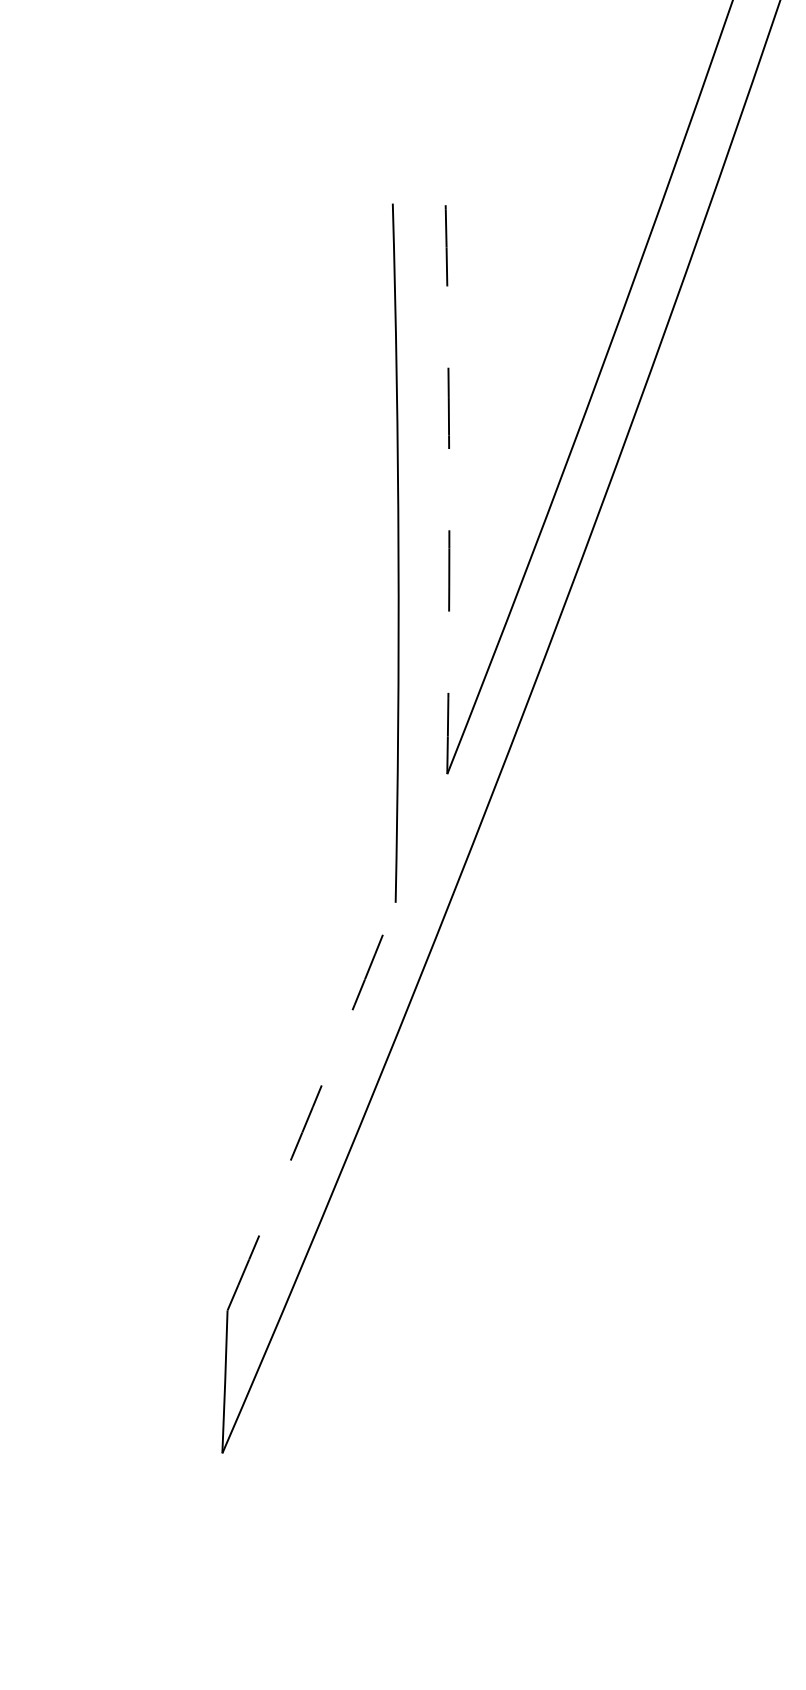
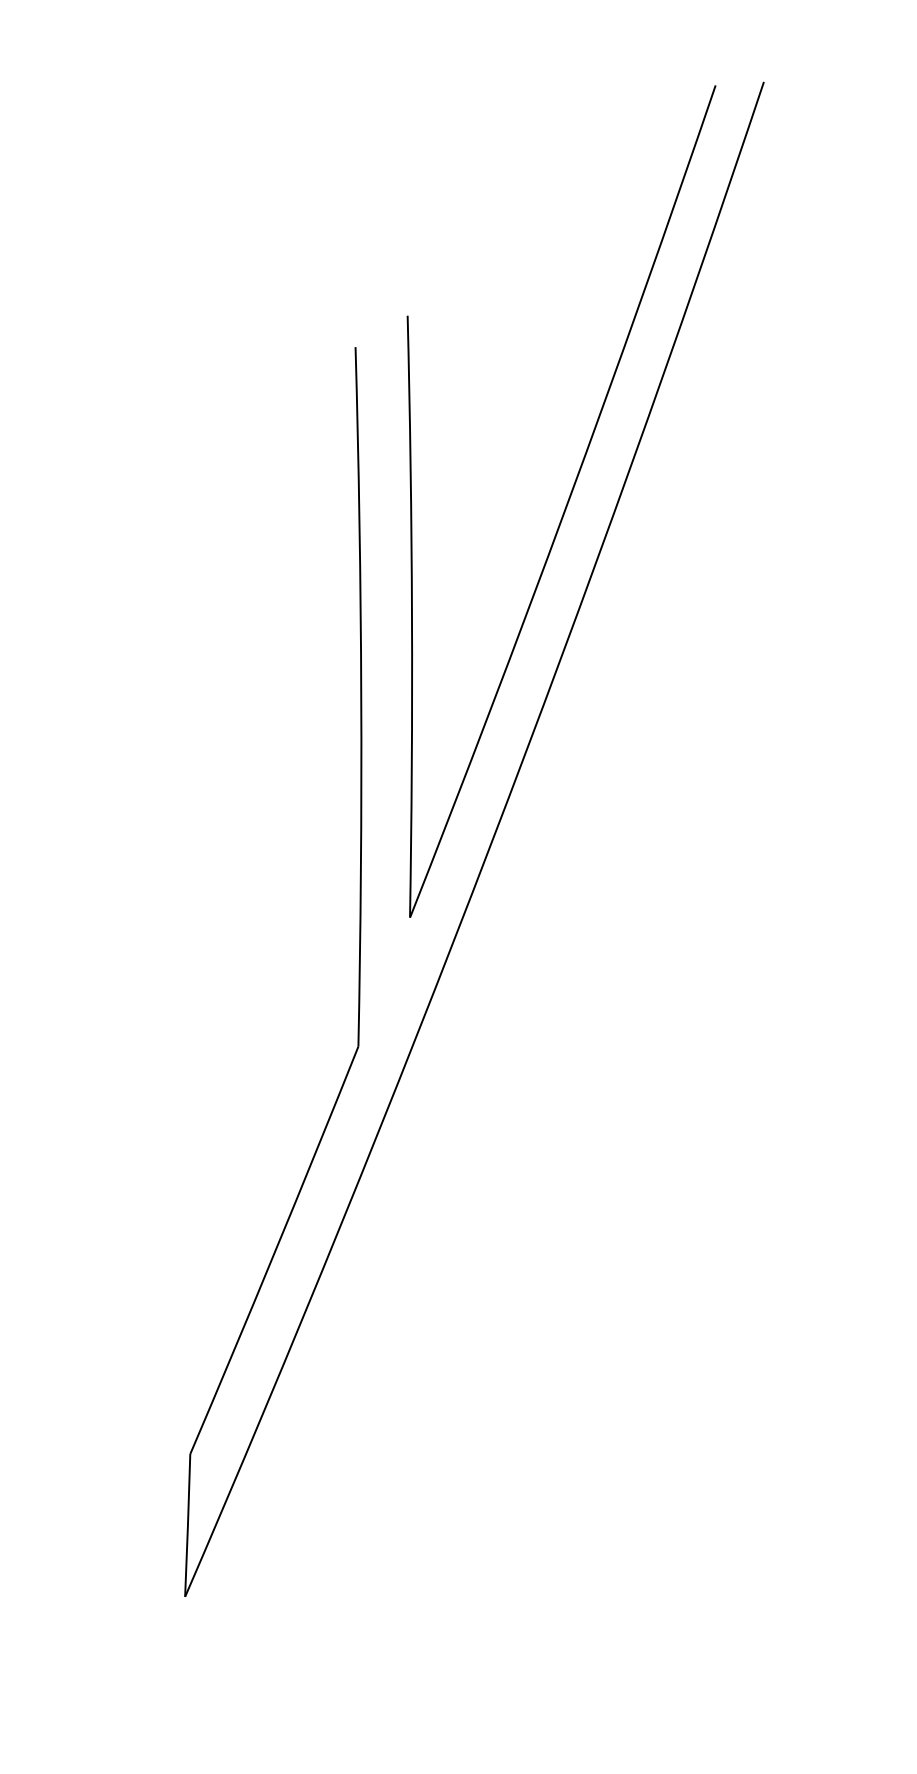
arc: (449, 473) -> (412, 616), dashed -> solid
arc: (312, 1107) -> (275, 1250), dashed -> solid

